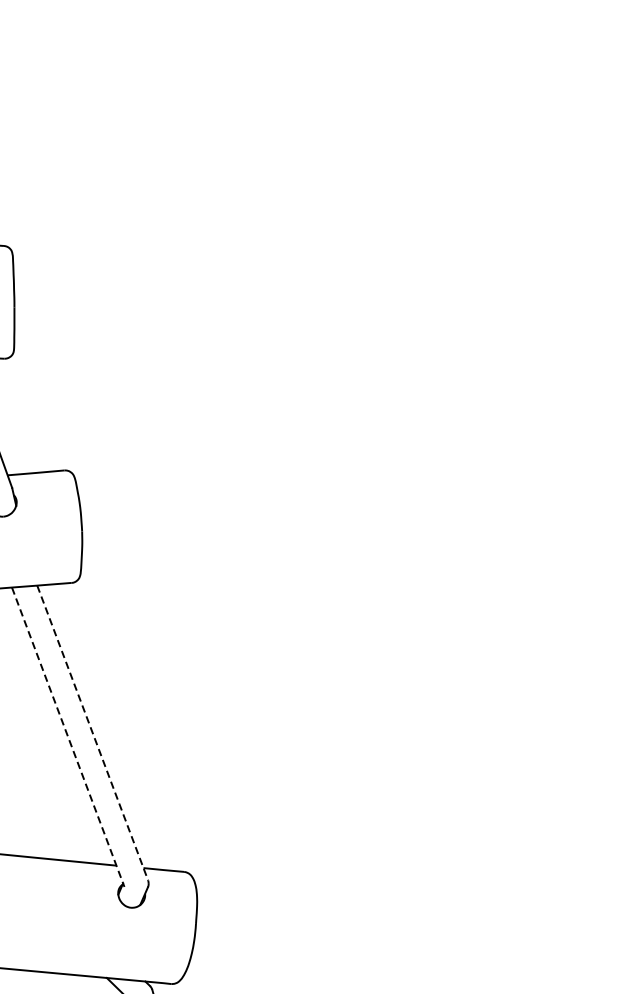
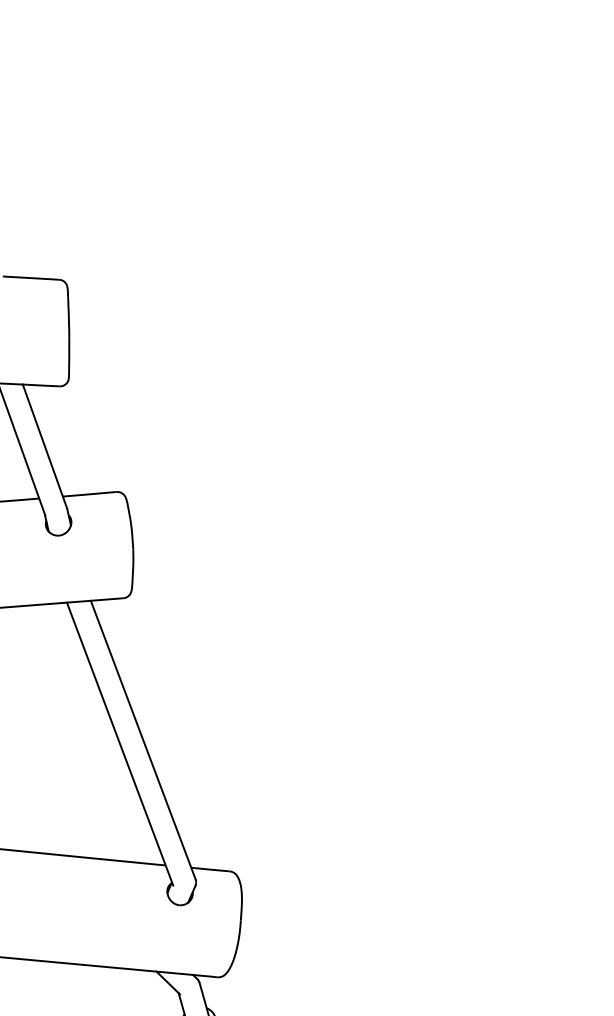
line: (92, 733) -> (143, 740), dashed -> solid
line: (68, 737) -> (120, 744), dashed -> solid

